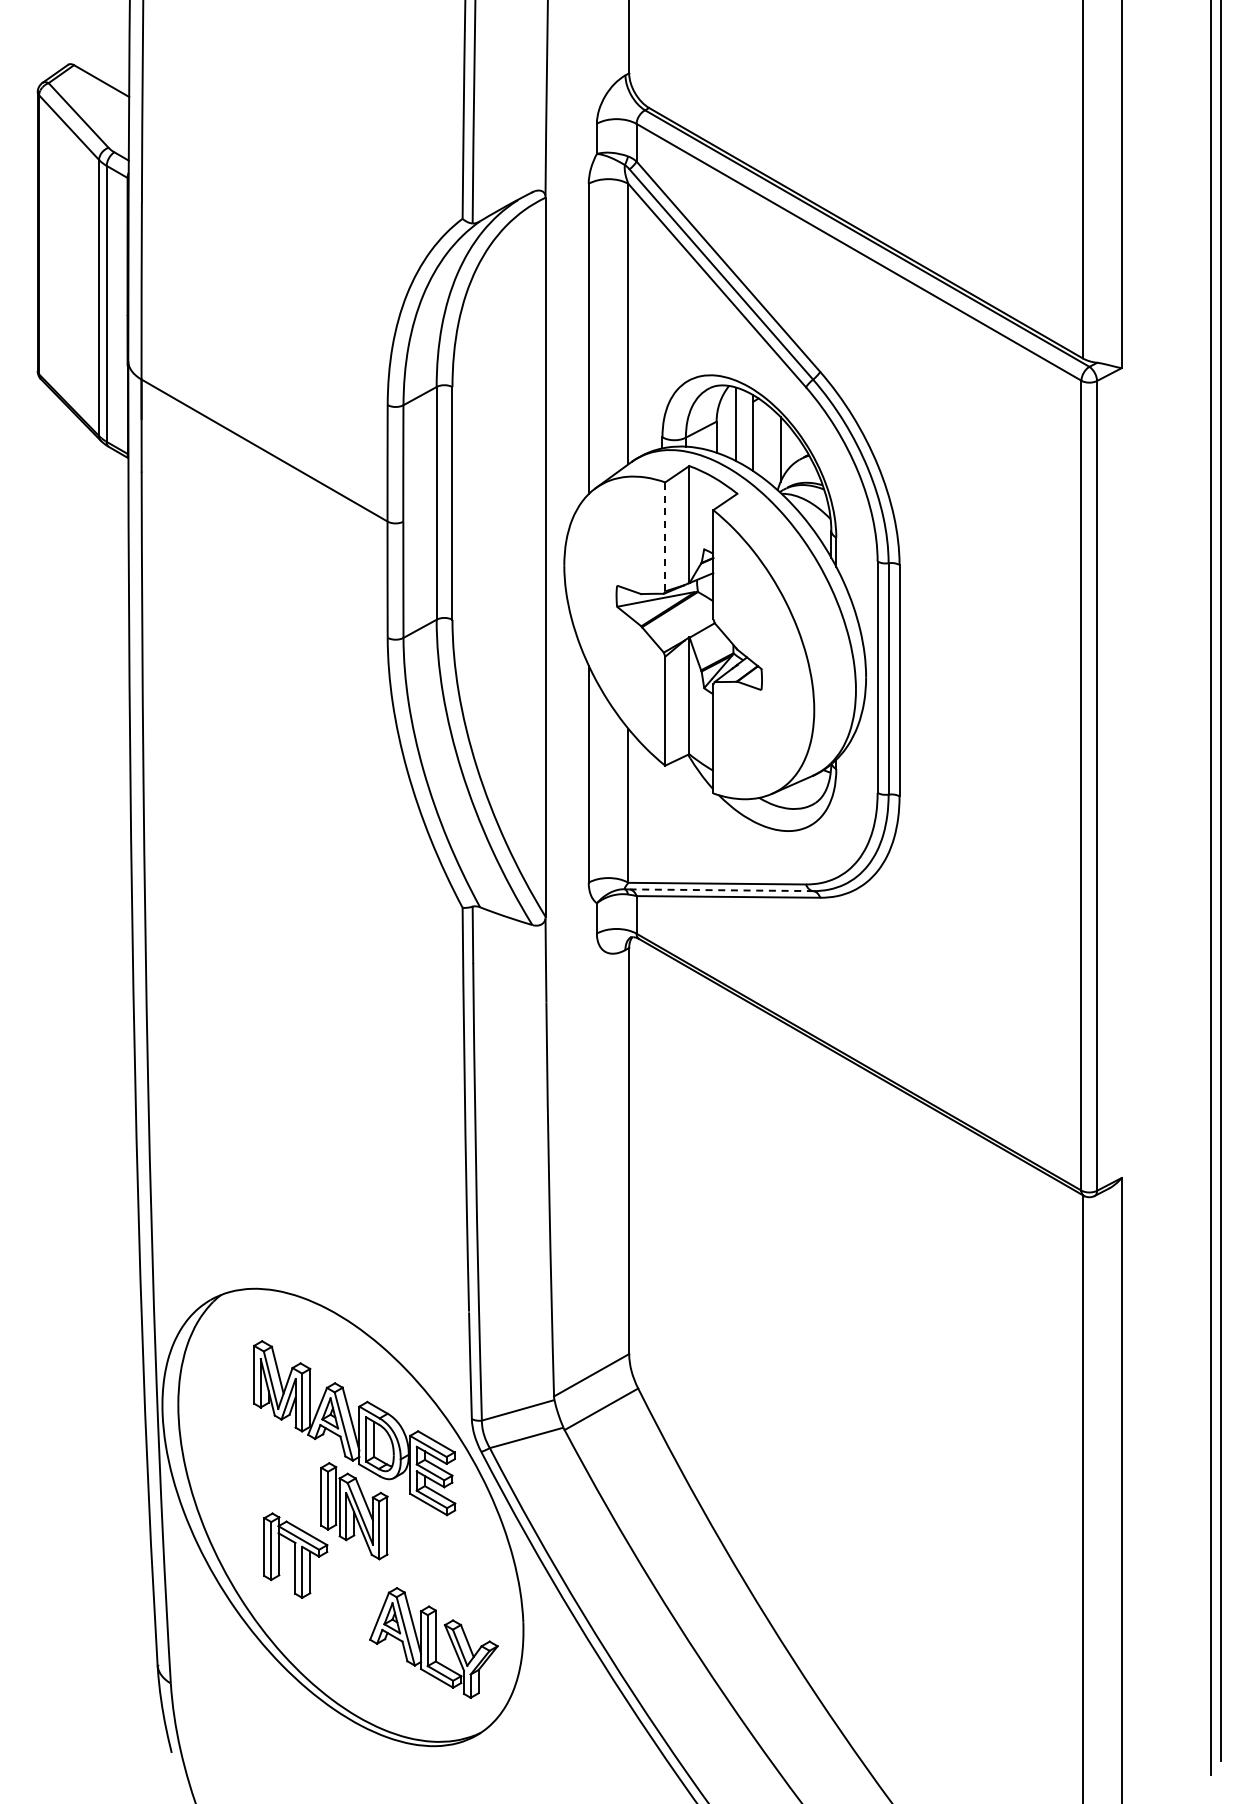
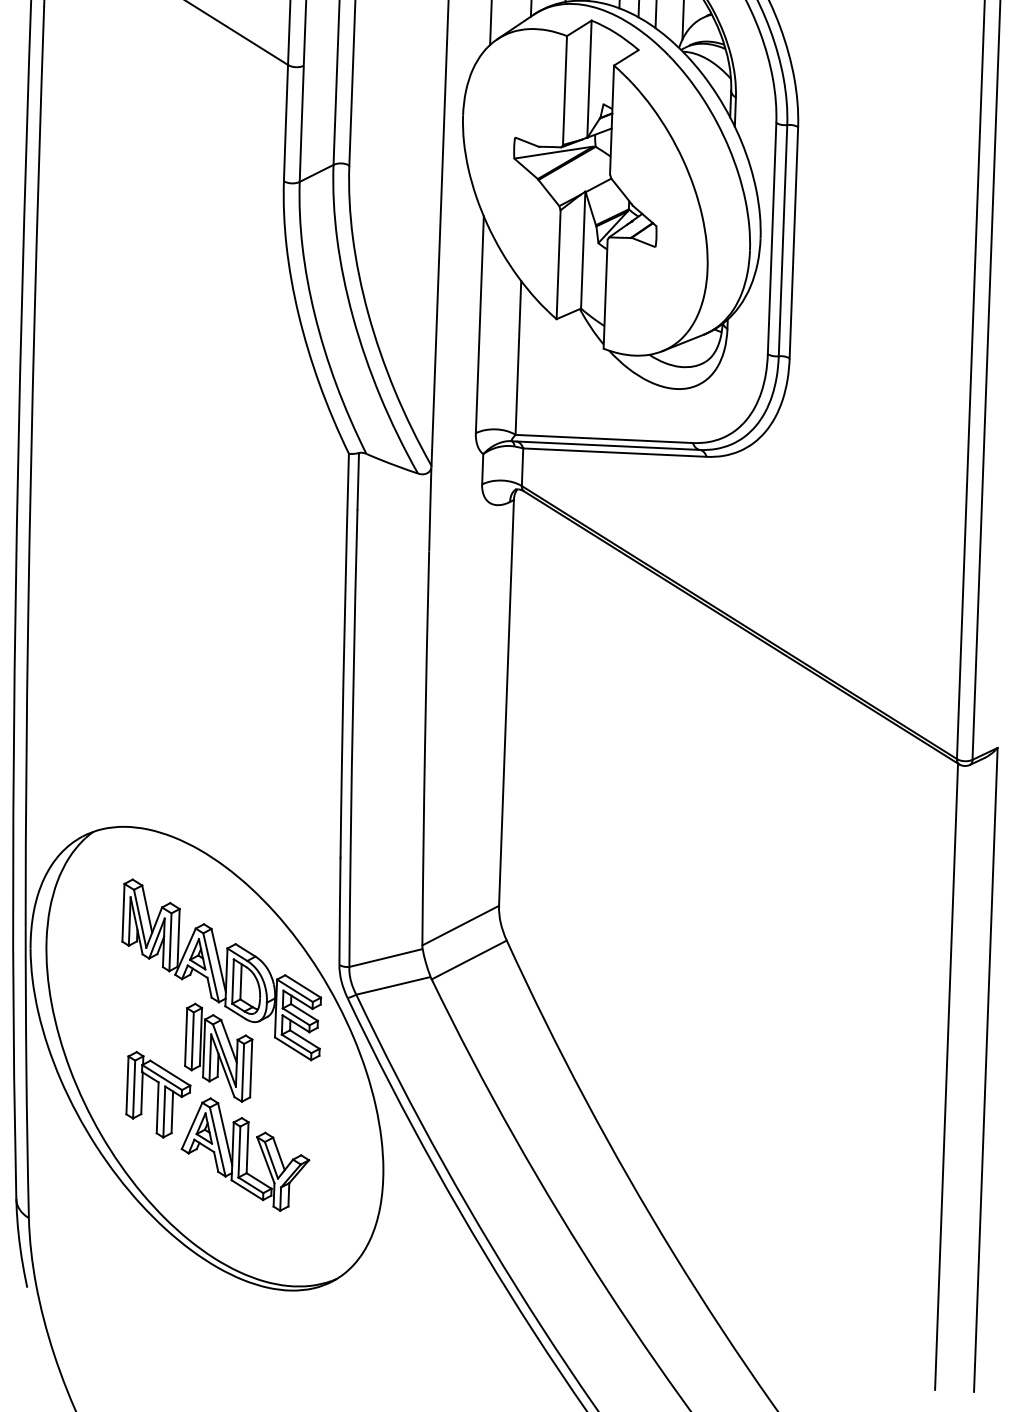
line: (665, 536) -> (565, 90), dashed -> solid
line: (721, 890) -> (608, 445), dashed -> solid
part: (433, 1642) -> (245, 1154), moved

